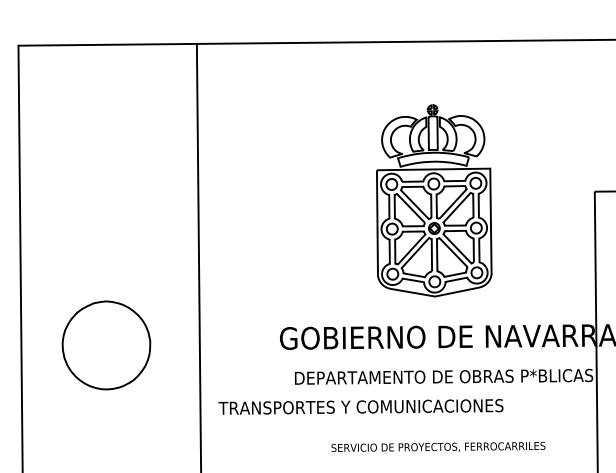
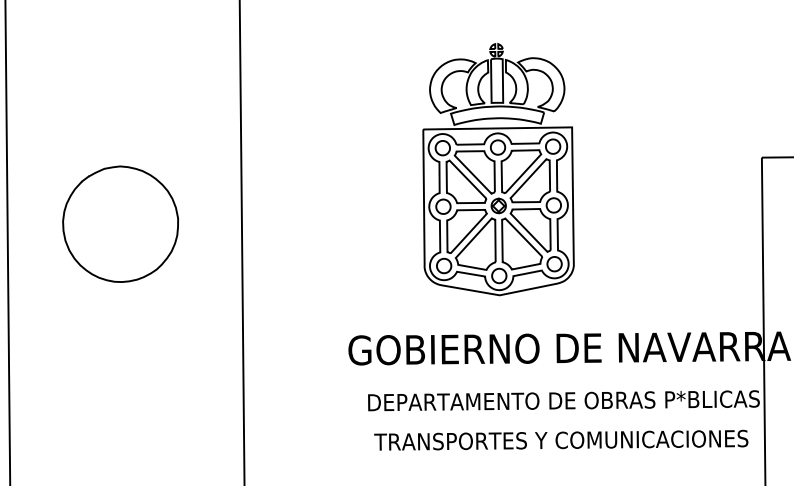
part: (434, 200) -> (498, 169), moved
part: (106, 345) -> (120, 224), moved
text: (360, 406) -> (560, 439), moved

